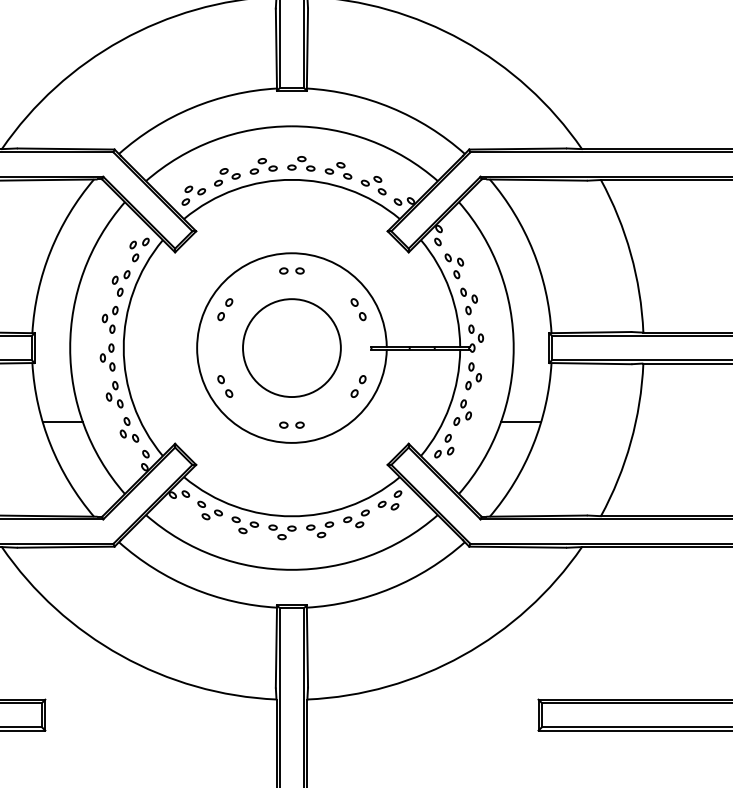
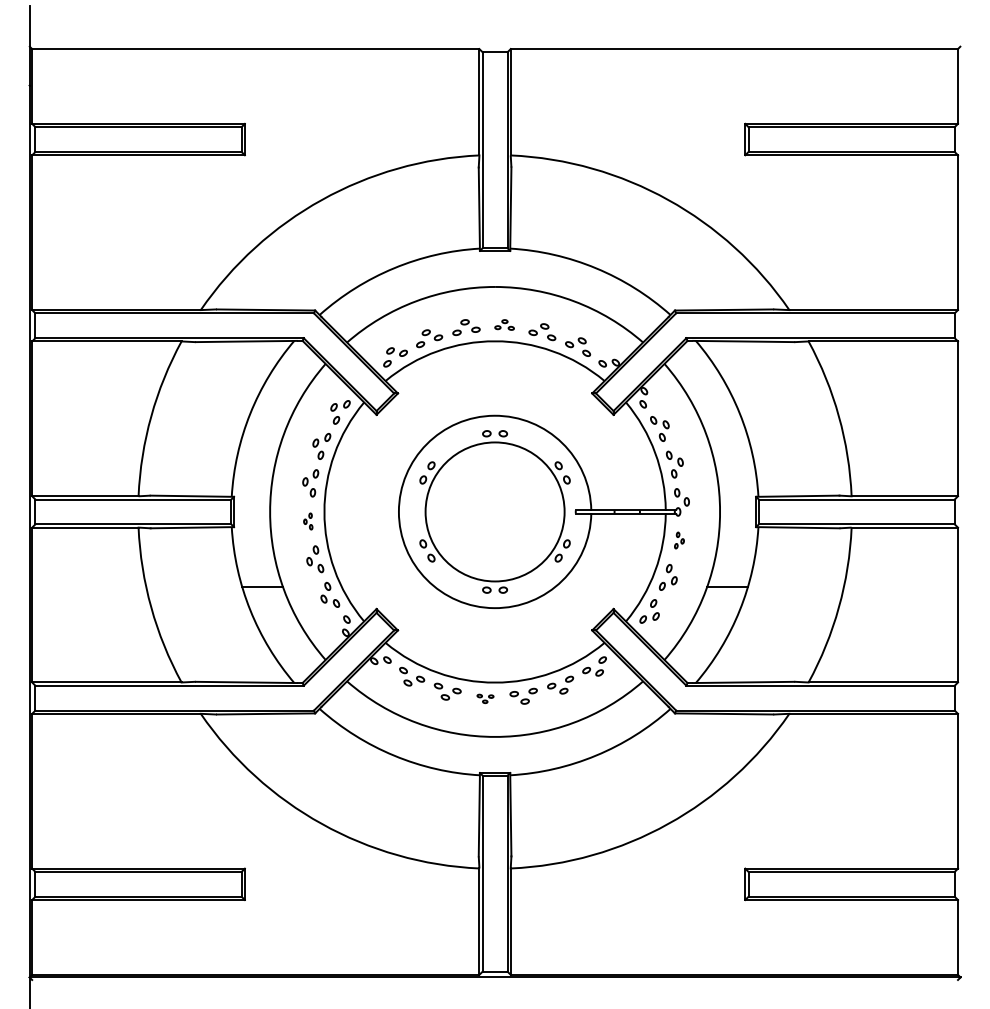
part: (301, 163) -> (504, 324), size x0.7
circle: (291, 347) -> (494, 511), size x1.4
part: (108, 357) -> (308, 521), size x0.6
part: (473, 376) -> (679, 540), size x0.6
part: (282, 531) -> (485, 698), size x0.6

